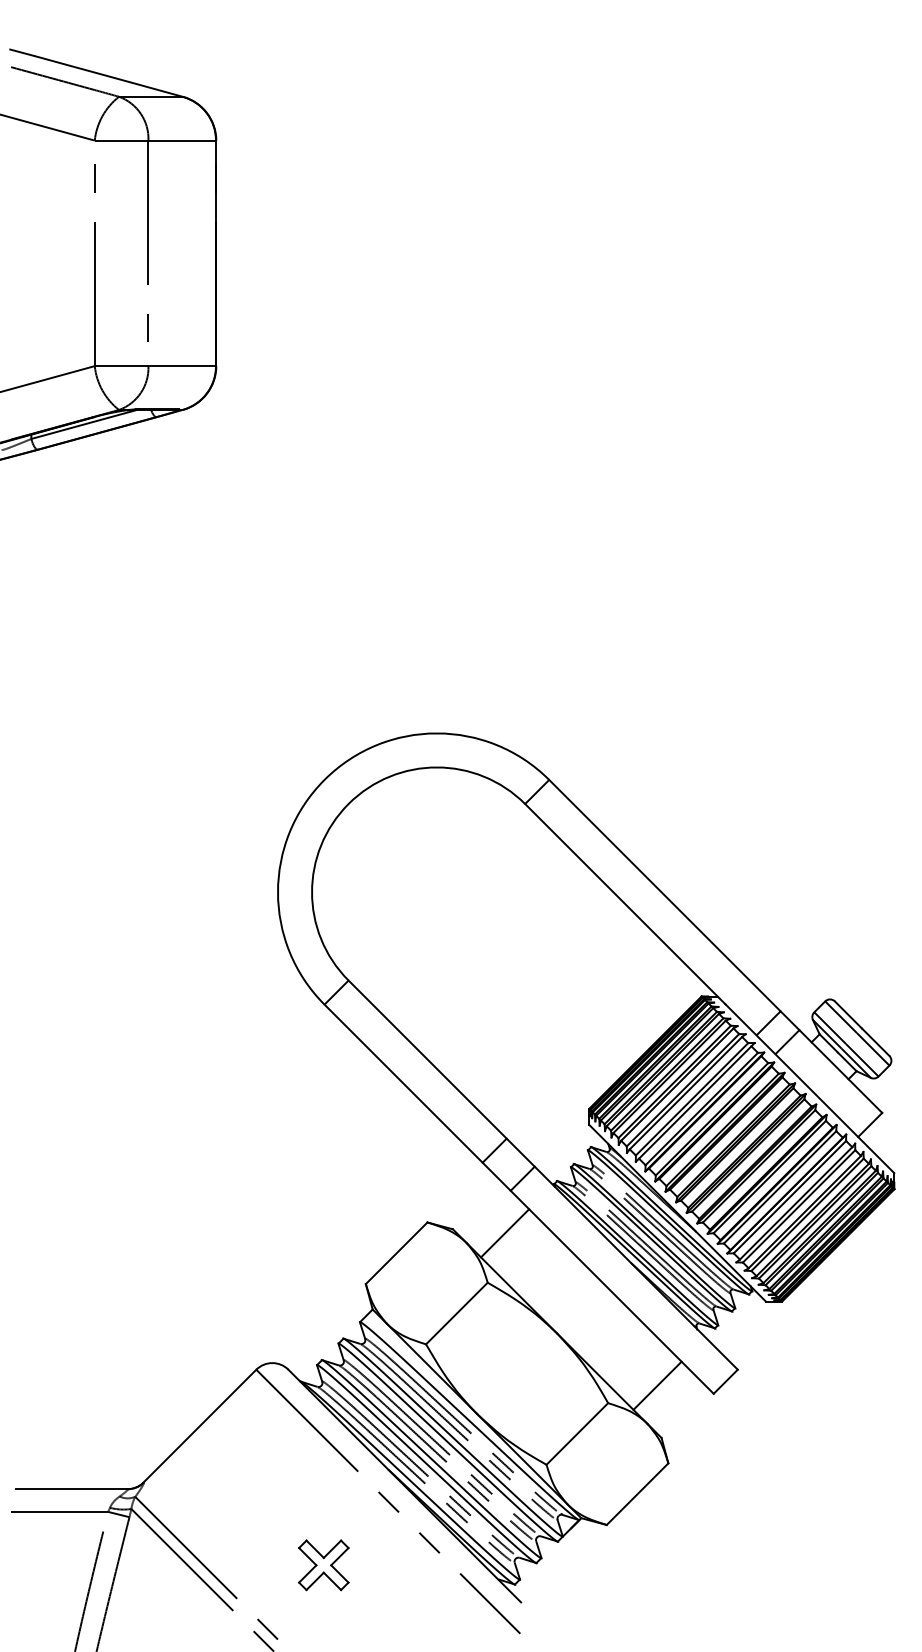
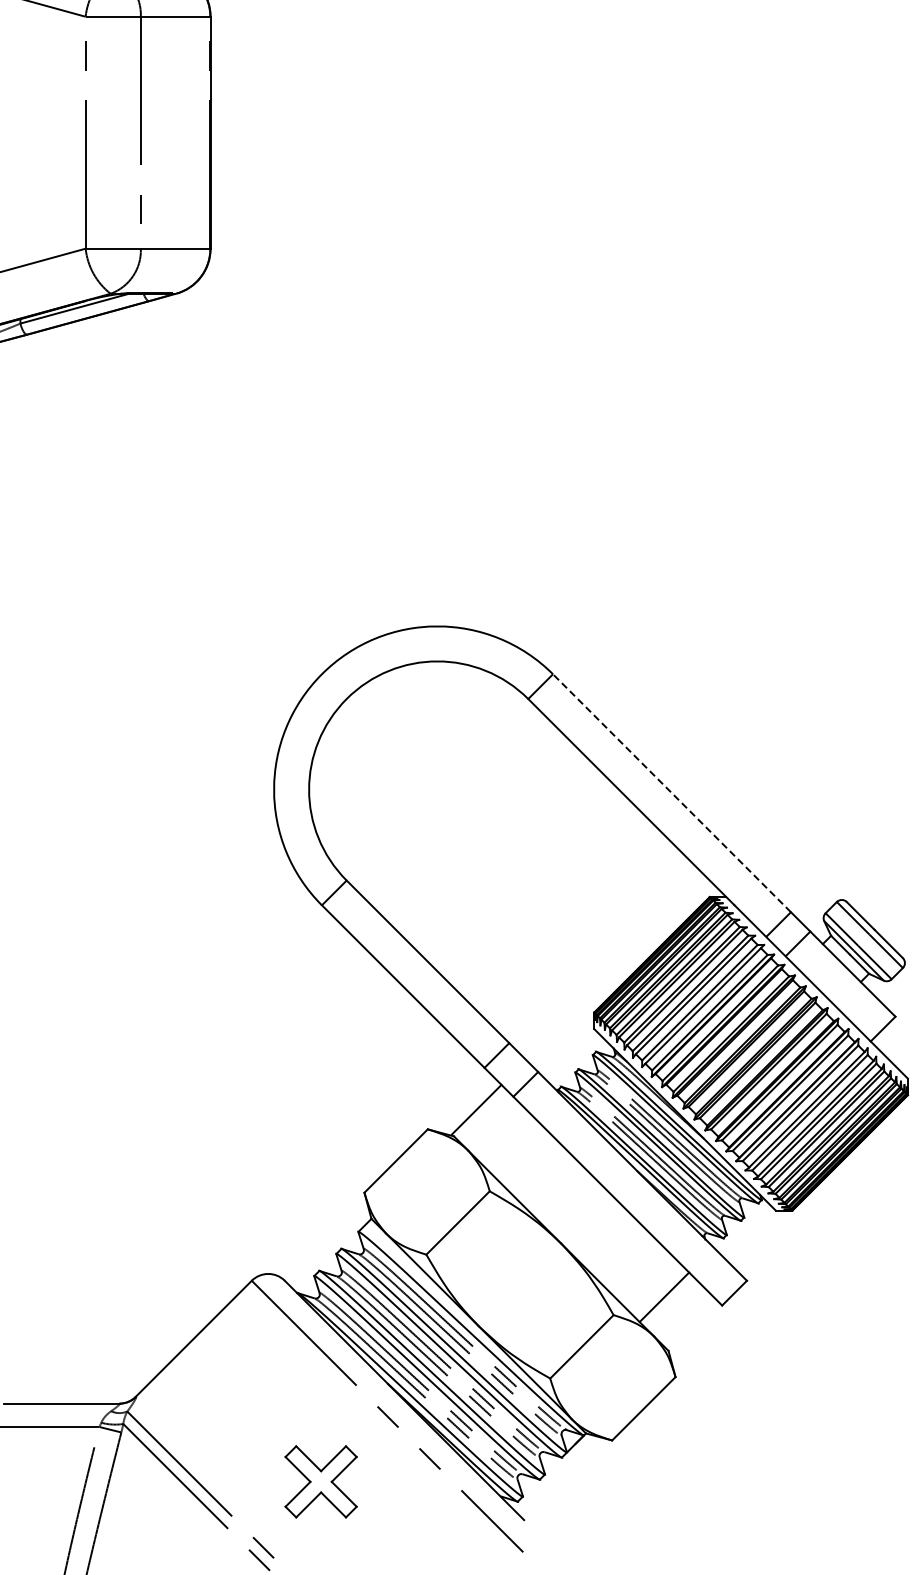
line: (664, 895) -> (671, 793), solid -> dashed
line: (505, 1233) -> (477, 1109), moved
part: (323, 1565) -> (320, 1482), size x1.4

